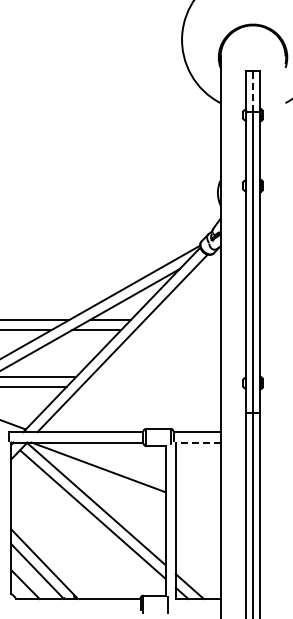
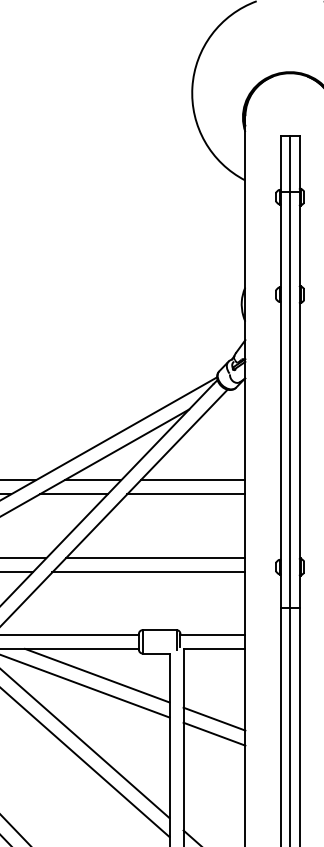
line: (253, 90) -> (290, 163), dashed -> solid
line: (182, 320) -> (192, 480), added
line: (177, 330) -> (185, 494), added
line: (155, 376) -> (155, 557), added
line: (150, 387) -> (148, 572), added
line: (197, 442) -> (213, 648), dashed -> solid
line: (112, 461) -> (96, 675), added
line: (197, 493) -> (213, 719), added
line: (197, 504) -> (213, 734), added

